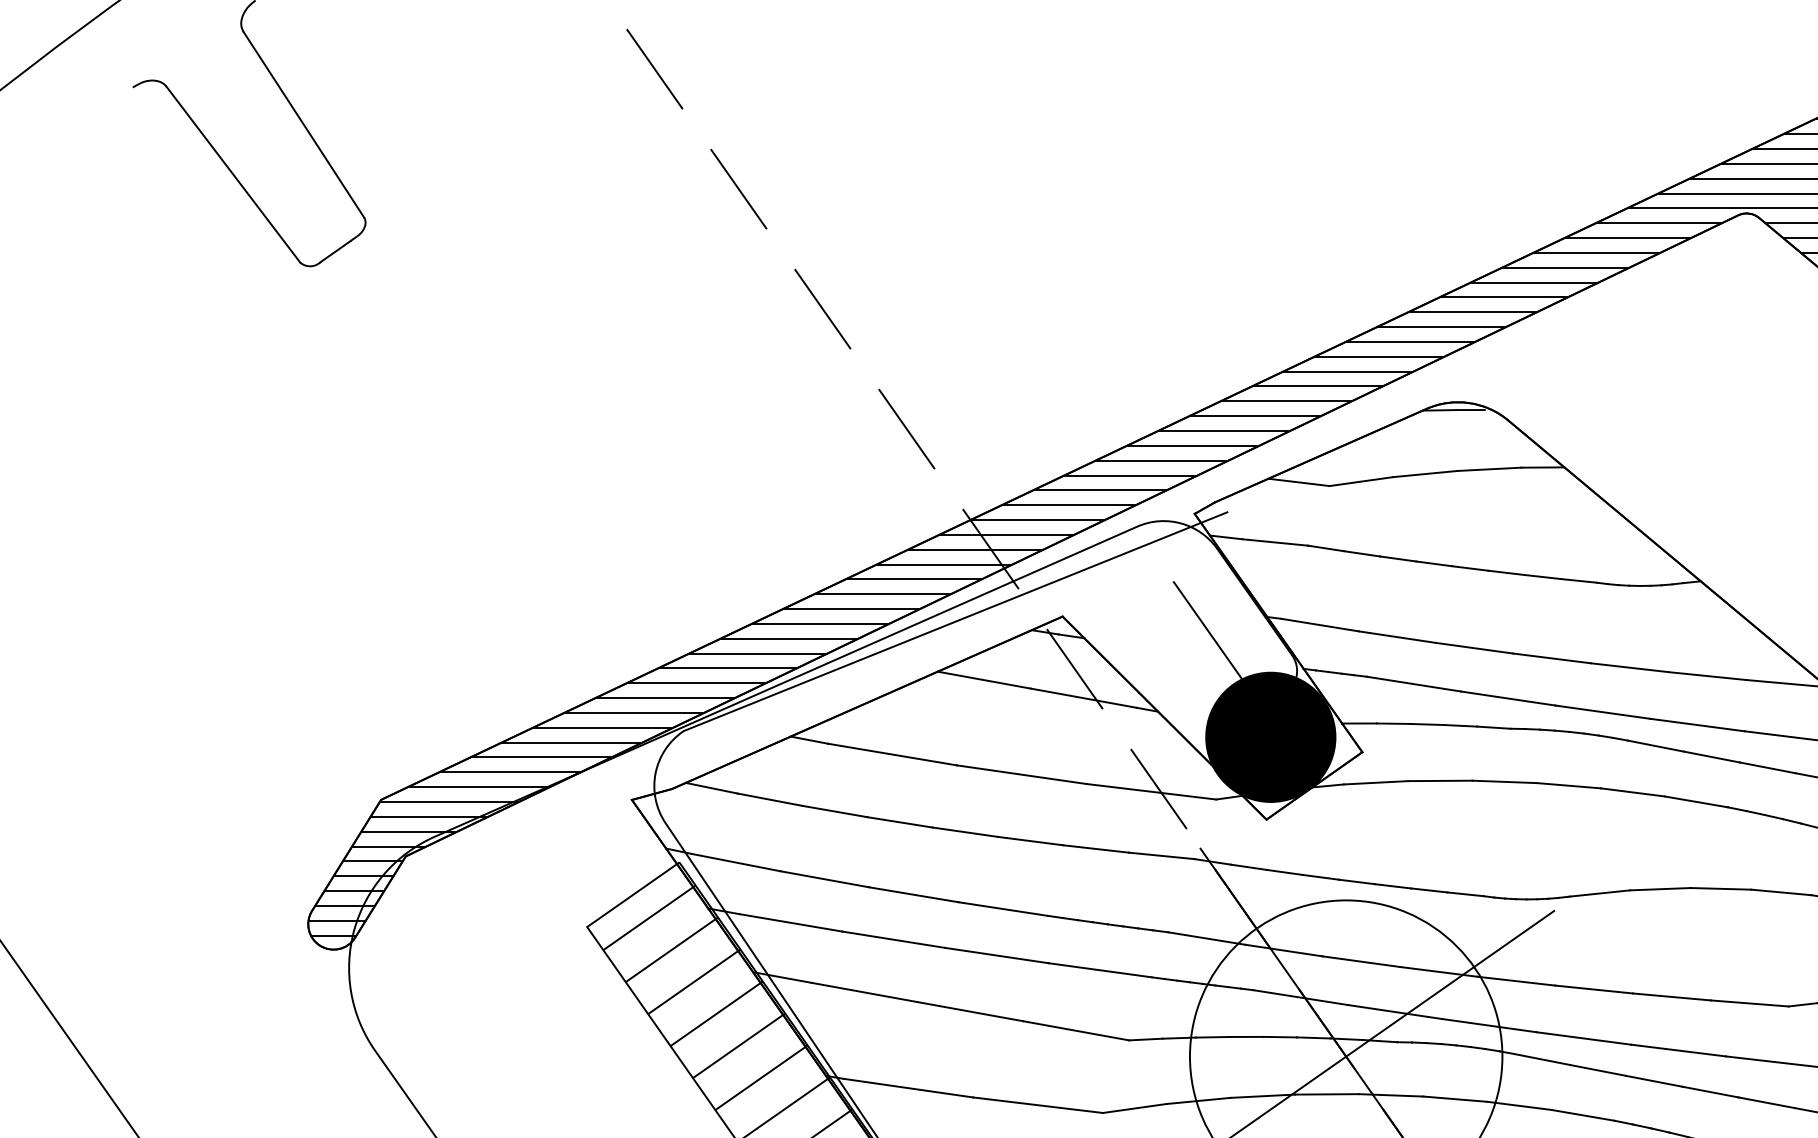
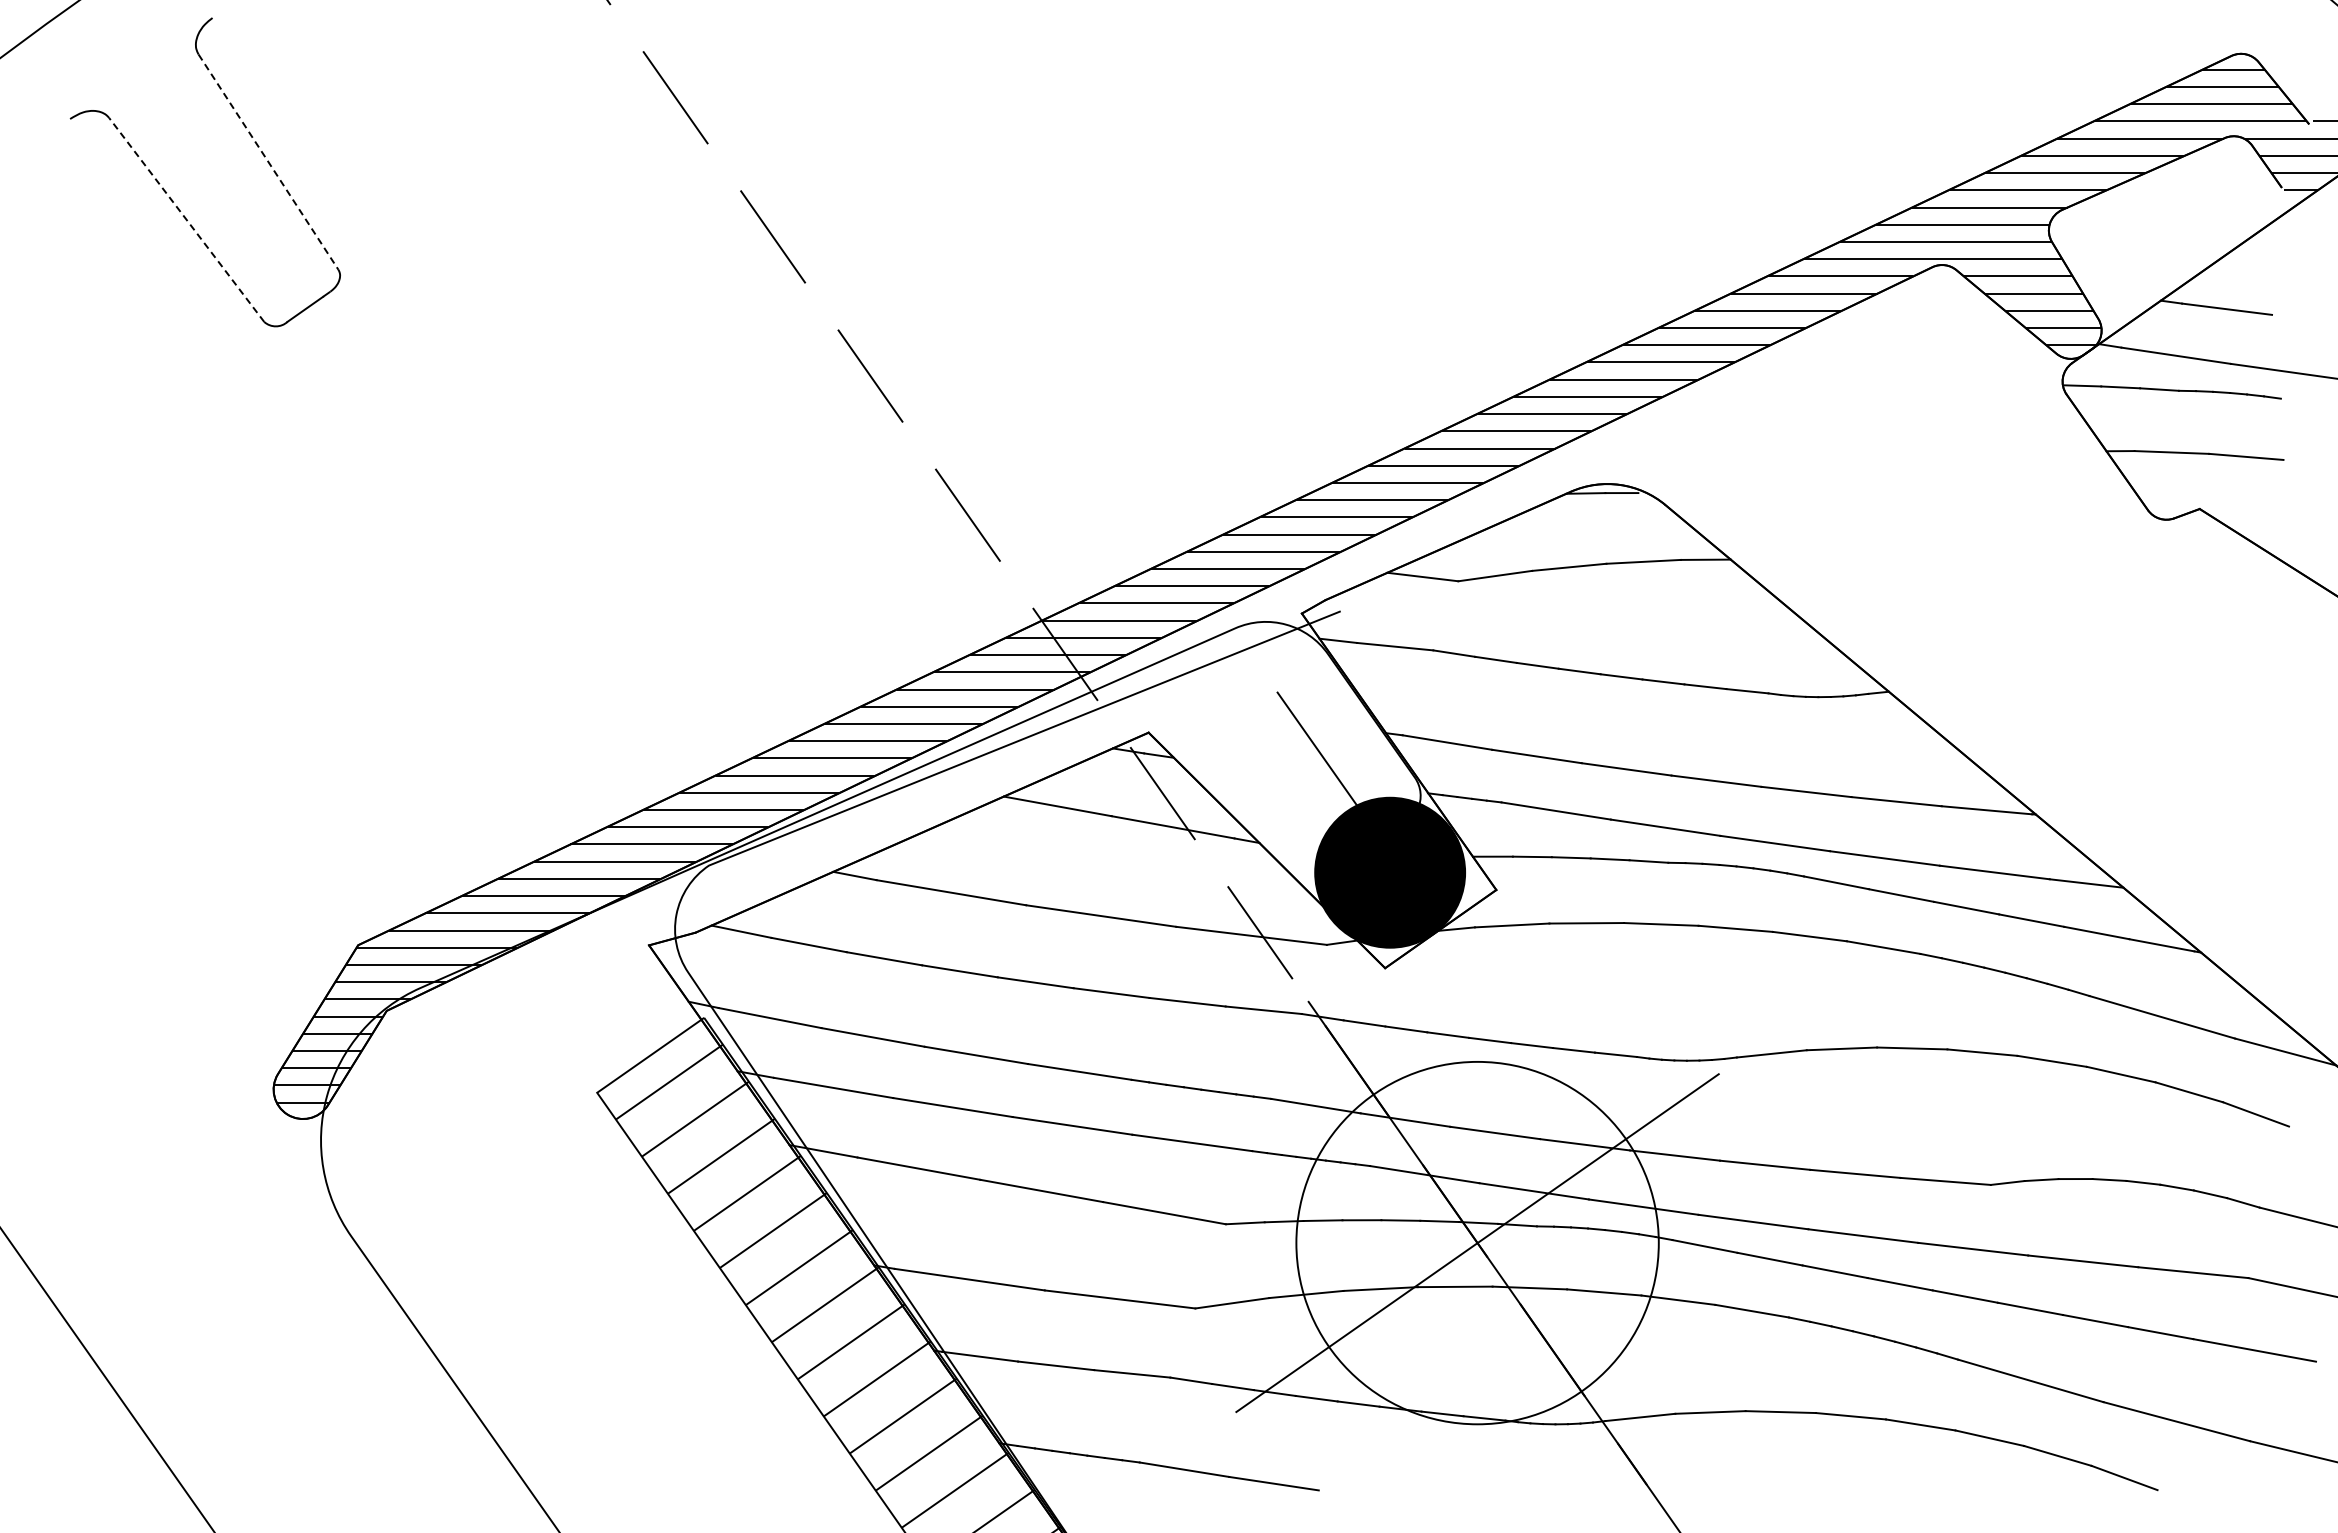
line: (303, 125) -> (268, 162), solid -> dashed
line: (233, 174) -> (186, 219), solid -> dashed

